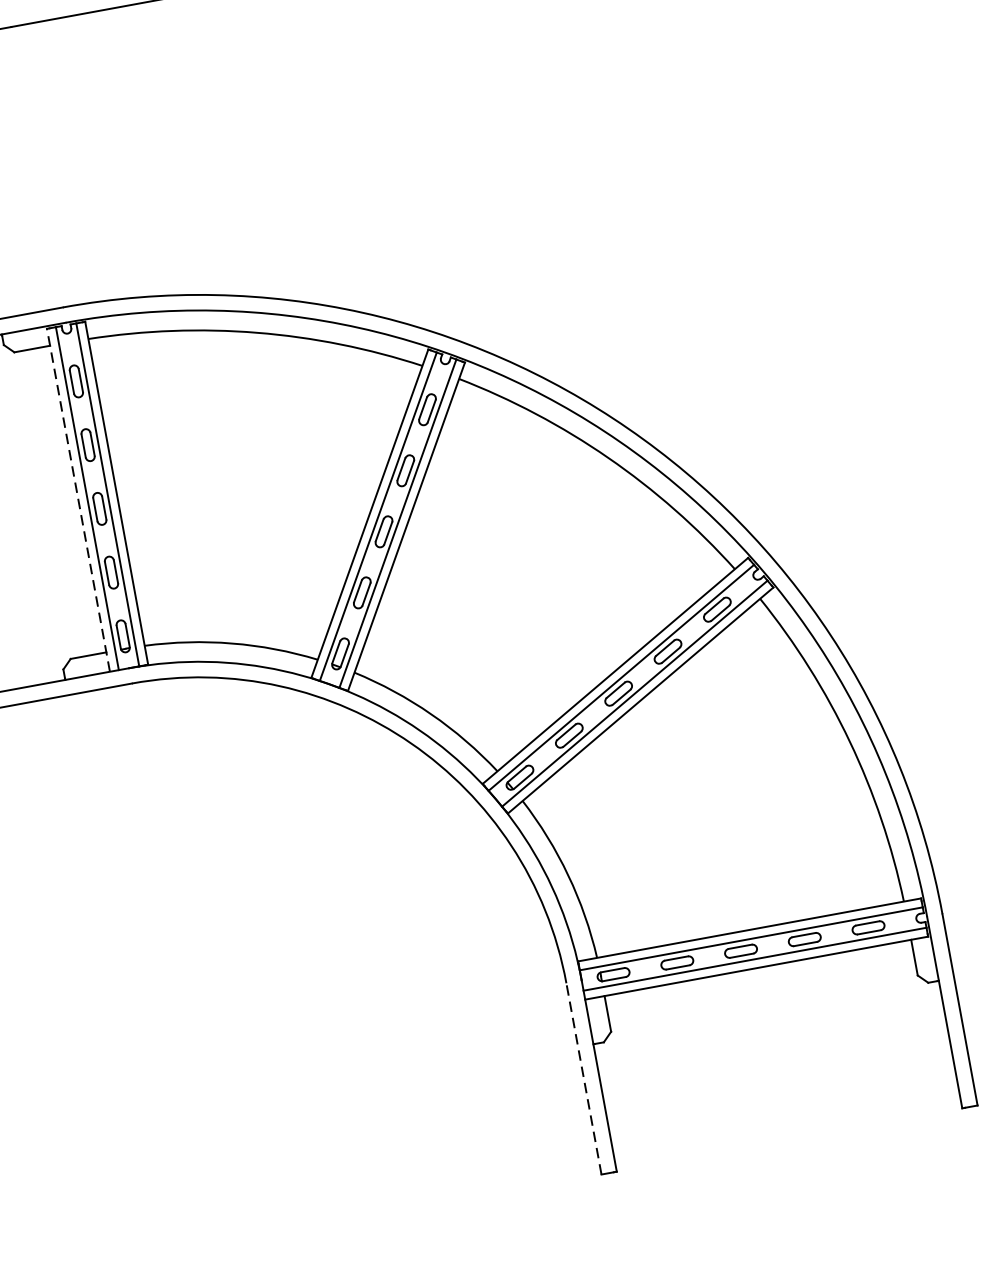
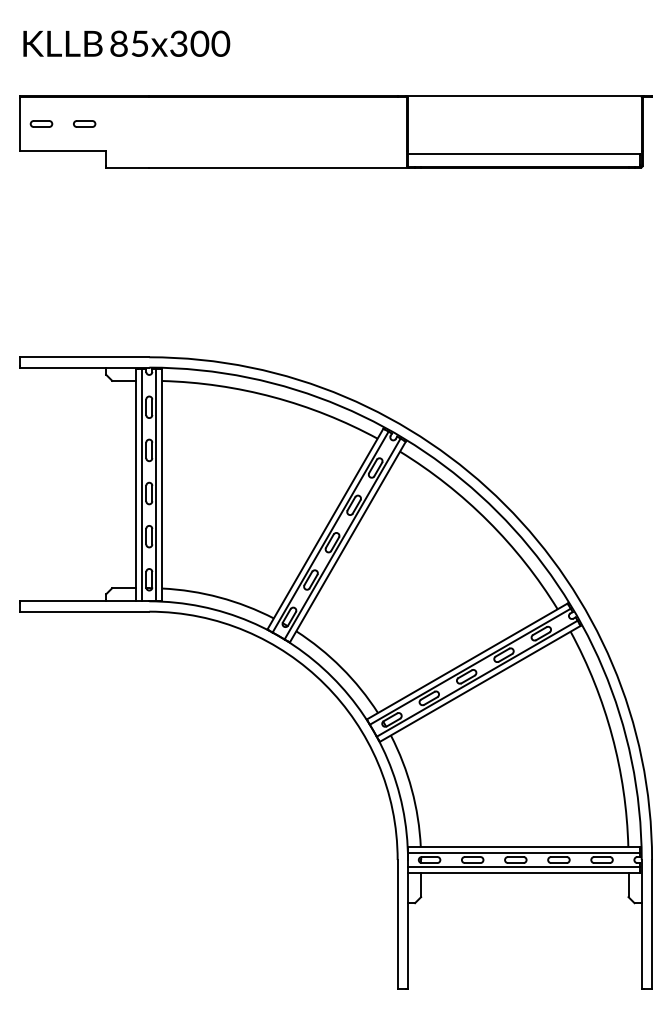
line: (78, 500) -> (136, 485), dashed -> solid
line: (583, 1078) -> (397, 924), dashed -> solid

